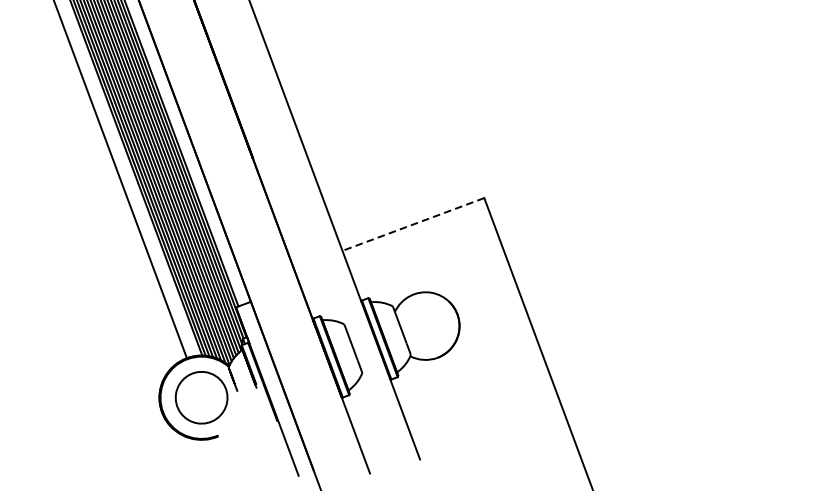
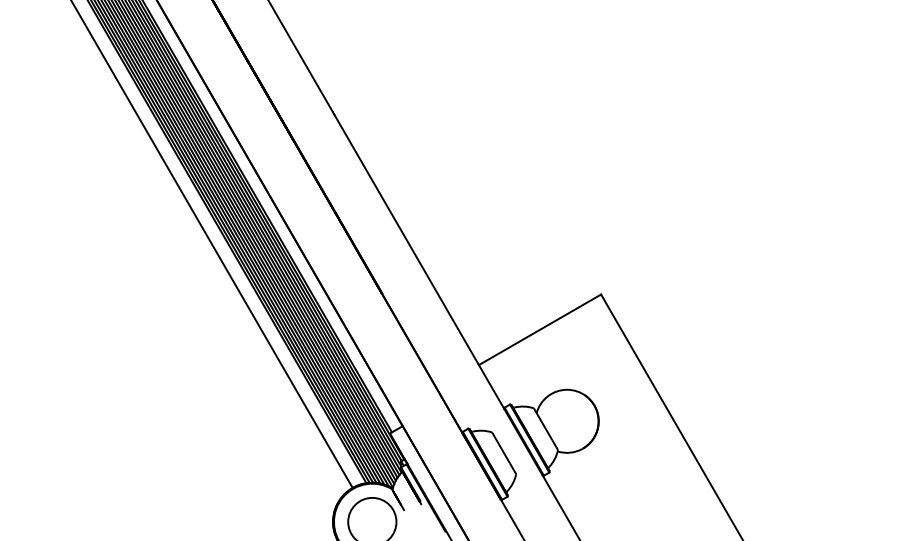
line: (413, 224) -> (540, 329), dashed -> solid

